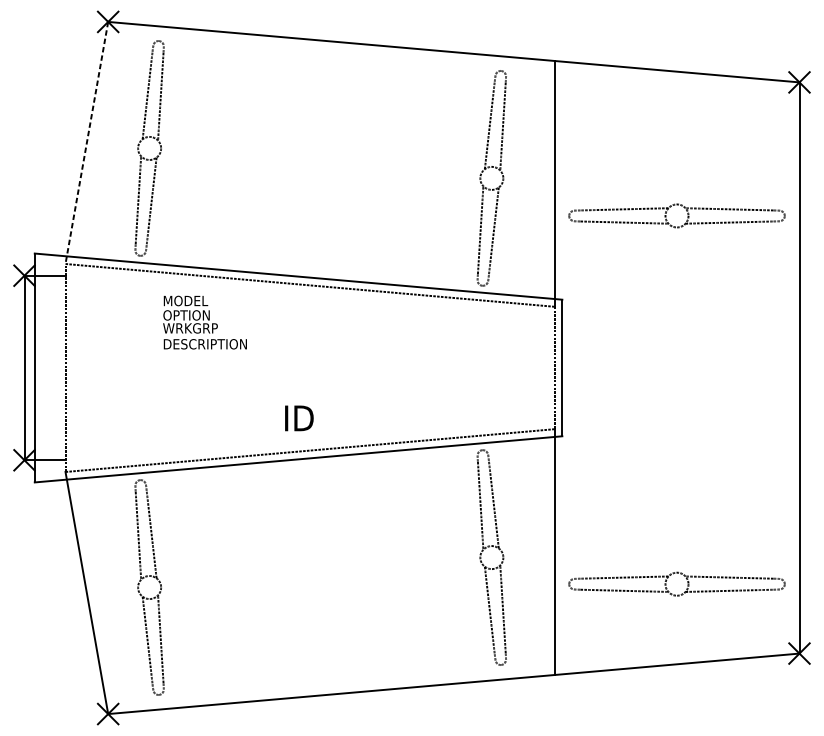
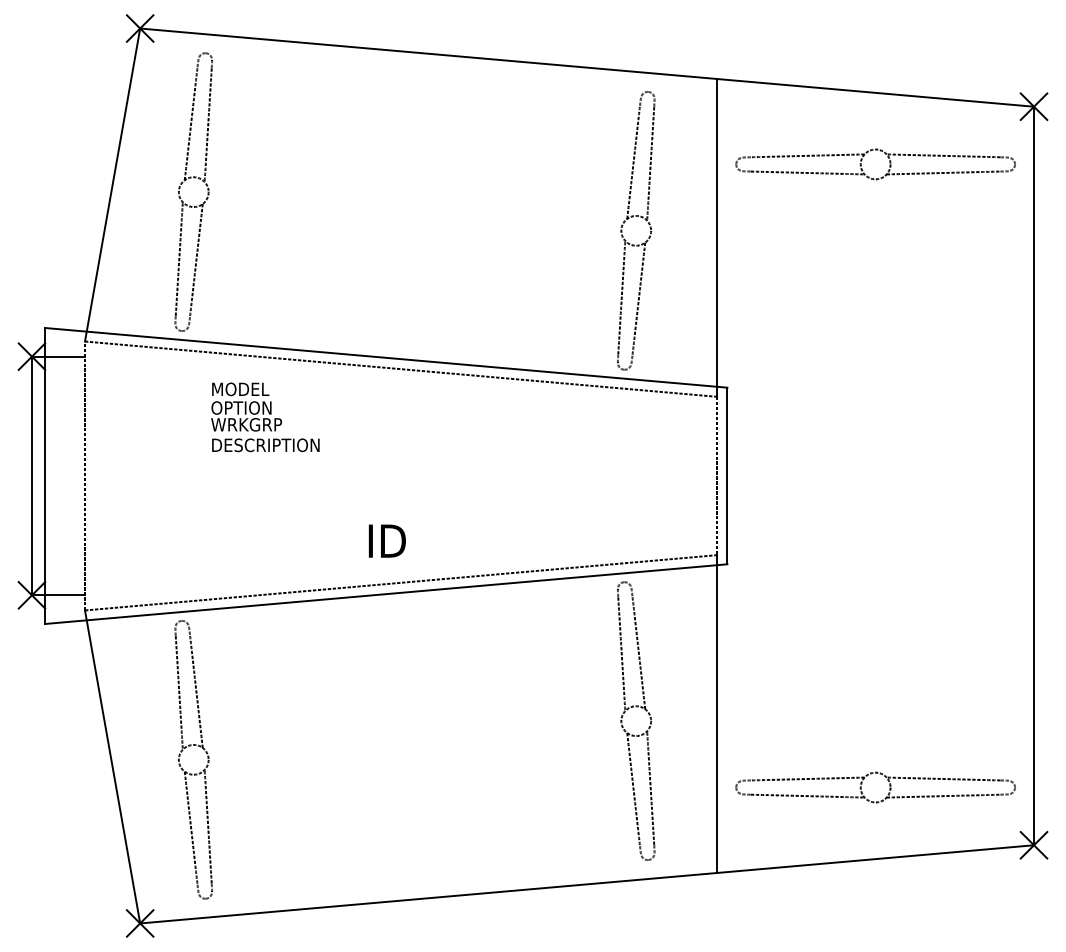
line: (86, 143) -> (112, 185), dashed -> solid
part: (669, 222) -> (865, 173), moved
part: (669, 577) -> (865, 778), moved

